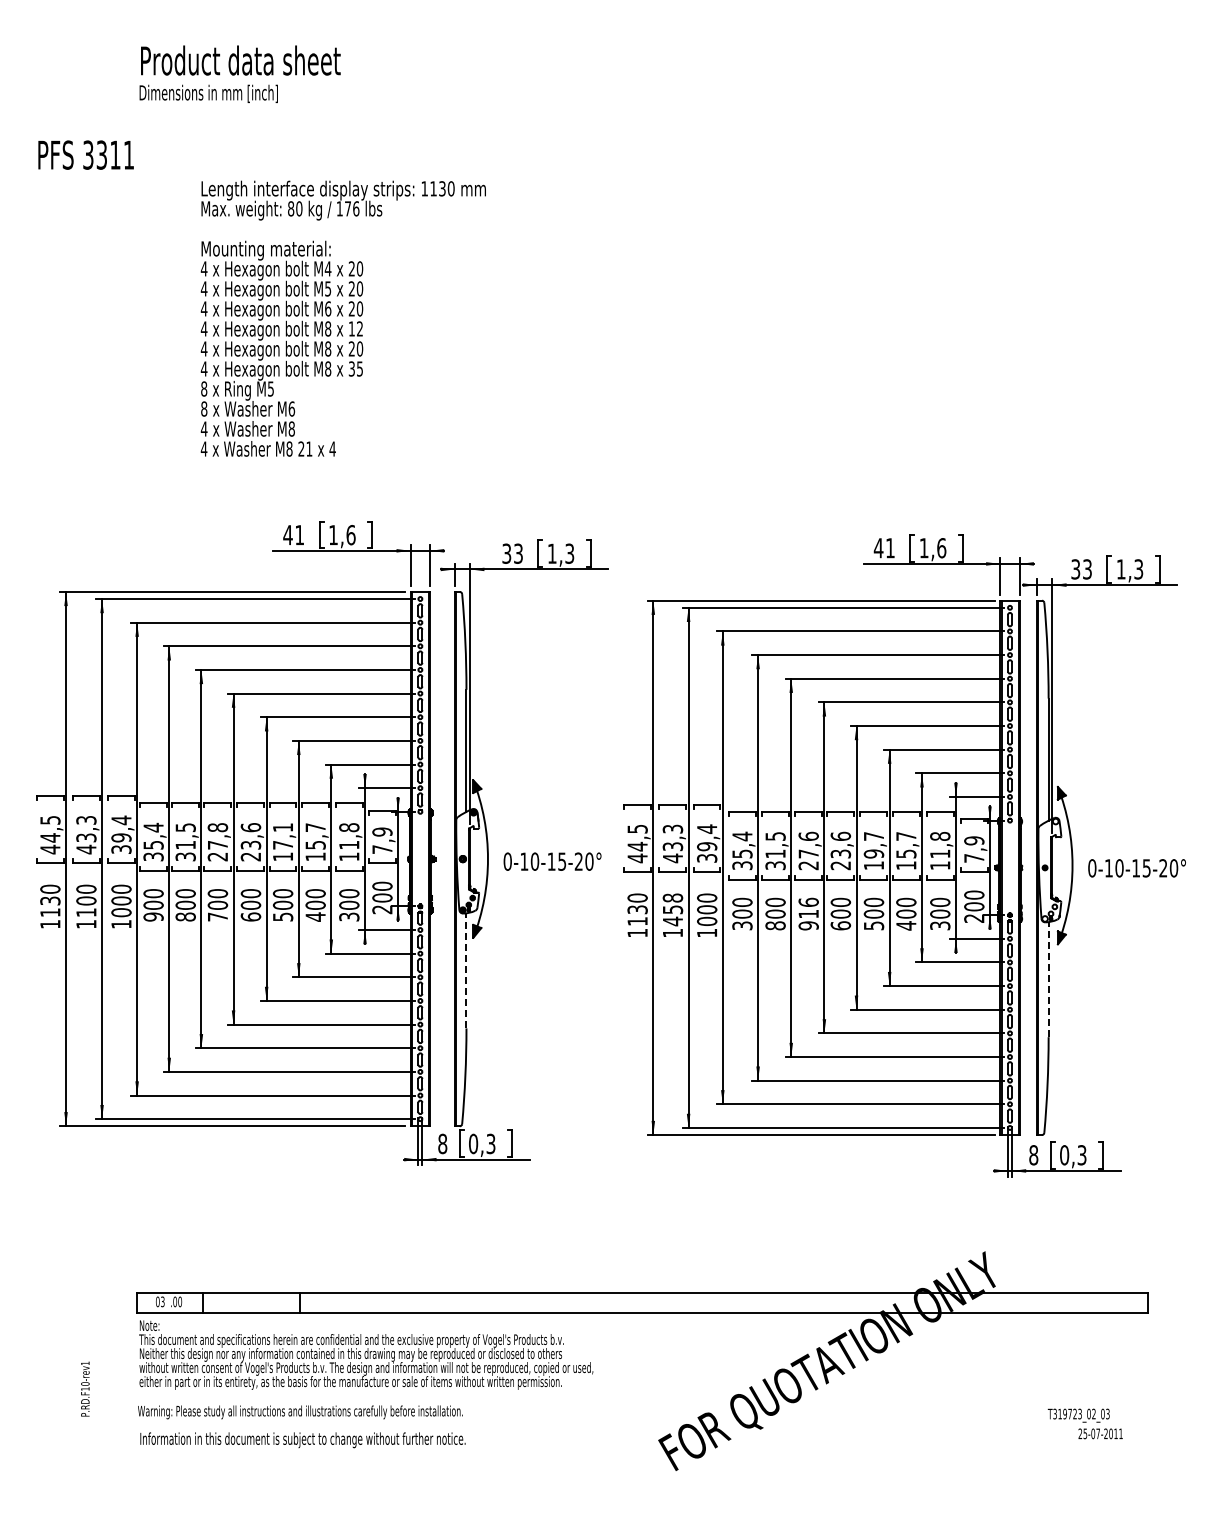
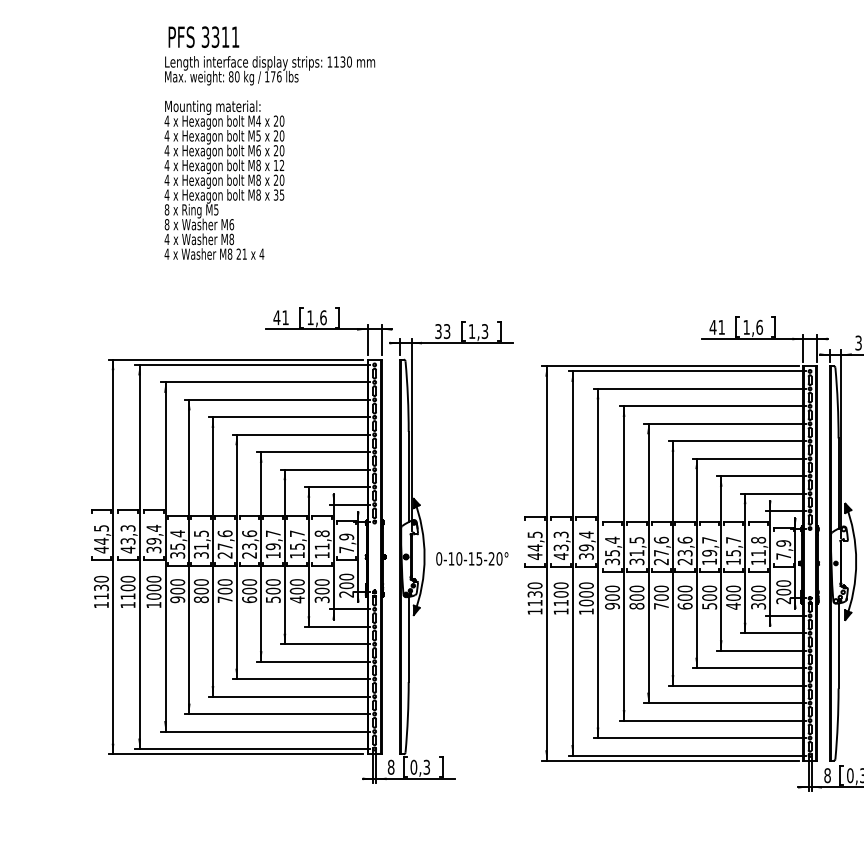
text: (85, 154) -> (203, 36), moved
text: (342, 318) -> (269, 157), moved
text: (217, 827) -> (224, 533), 27,8 -> 27,6
text: (282, 836) -> (272, 540), 17,1 -> 19,7
text: (672, 909) -> (560, 594), 1458 -> 1100
text: (808, 913) -> (661, 597), 916 -> 700
text: (742, 925) -> (612, 606), 300 -> 900
line: (466, 970) -> (408, 639), dashed -> solid
line: (1048, 979) -> (838, 645), dashed -> solid

